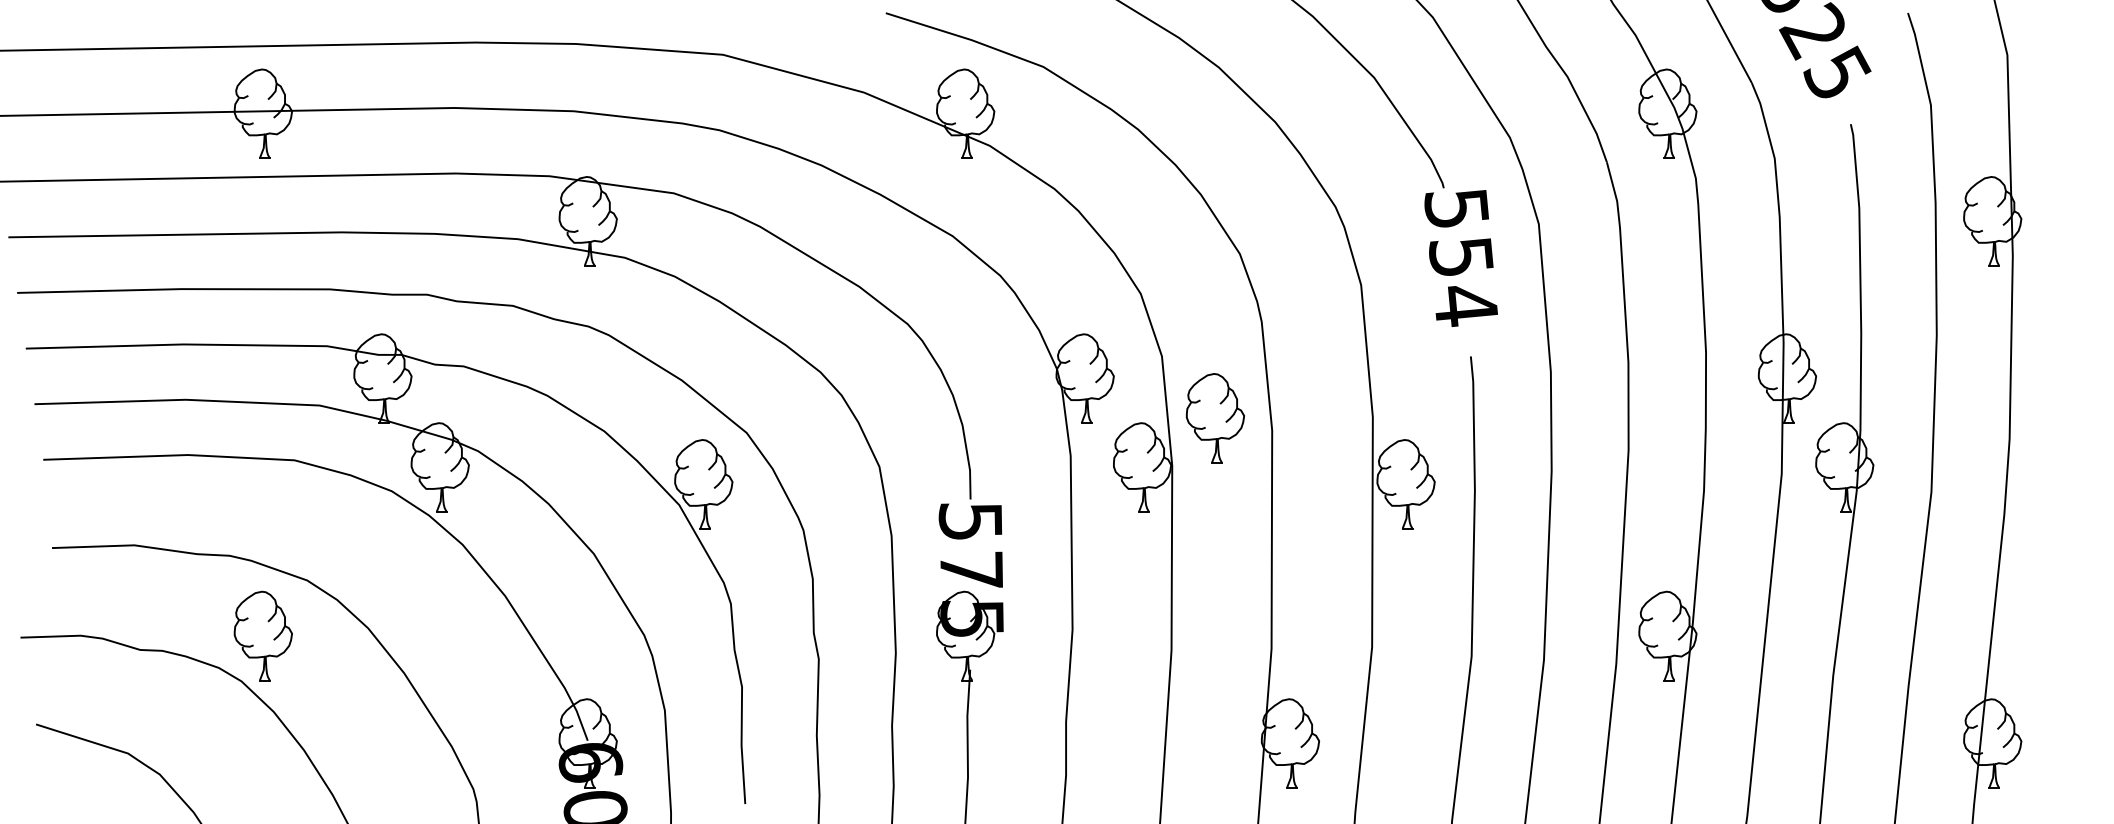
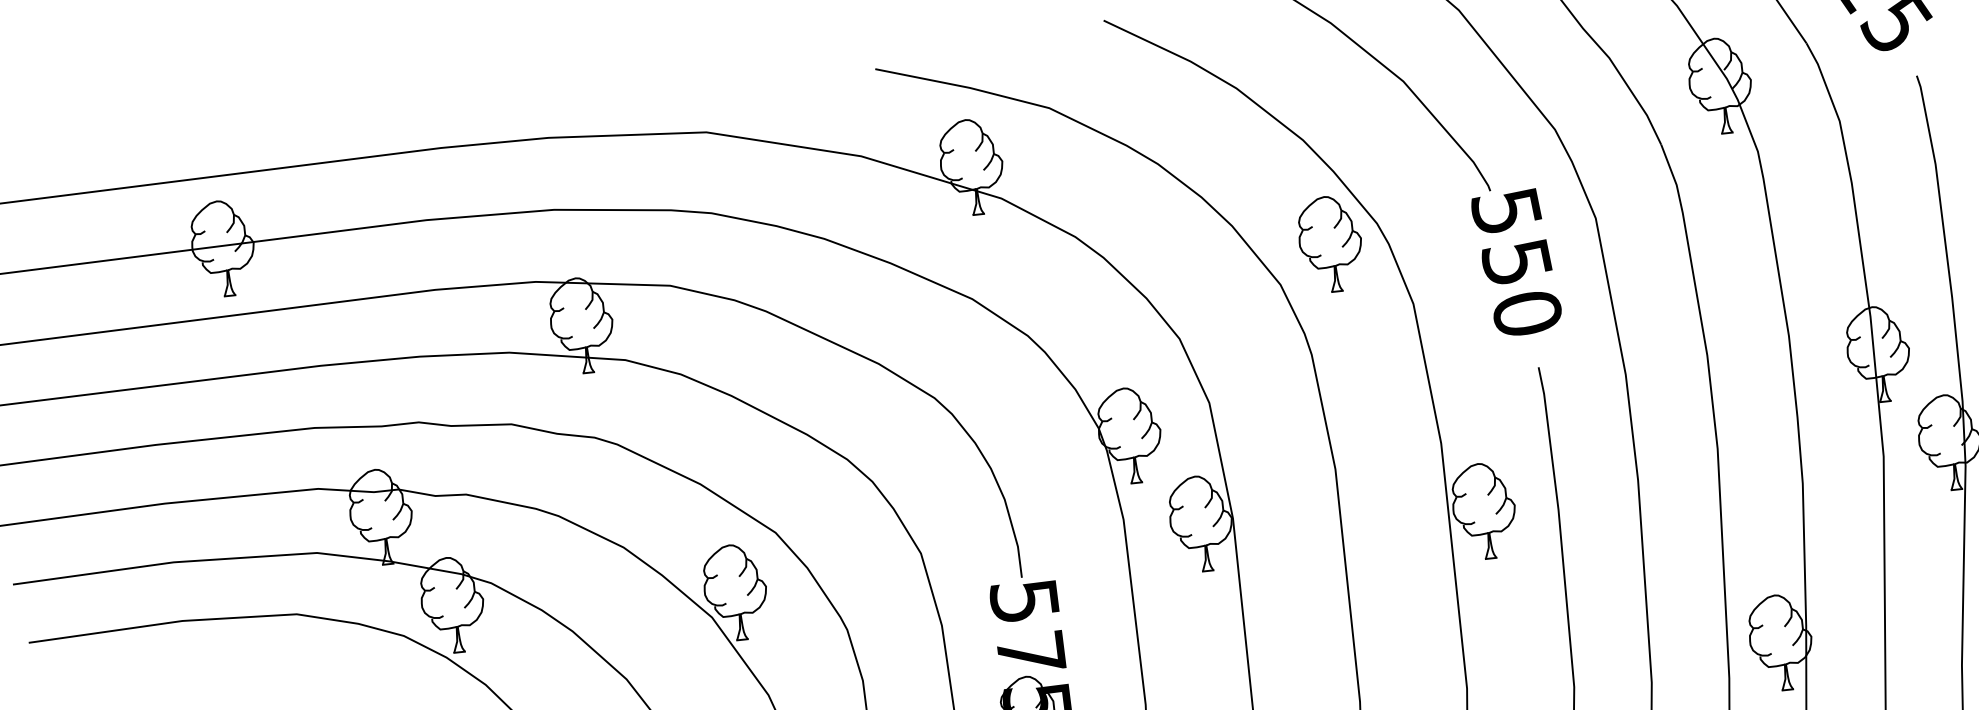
text: (1466, 306) -> (1528, 314), 554 -> 550
part: (1215, 418) -> (1330, 244), moved

